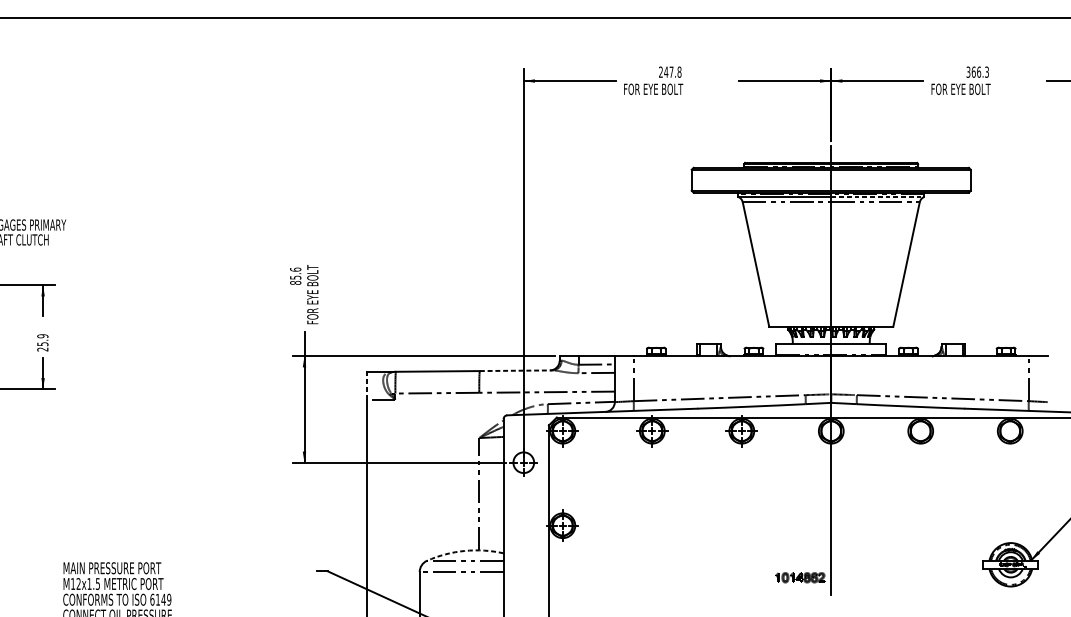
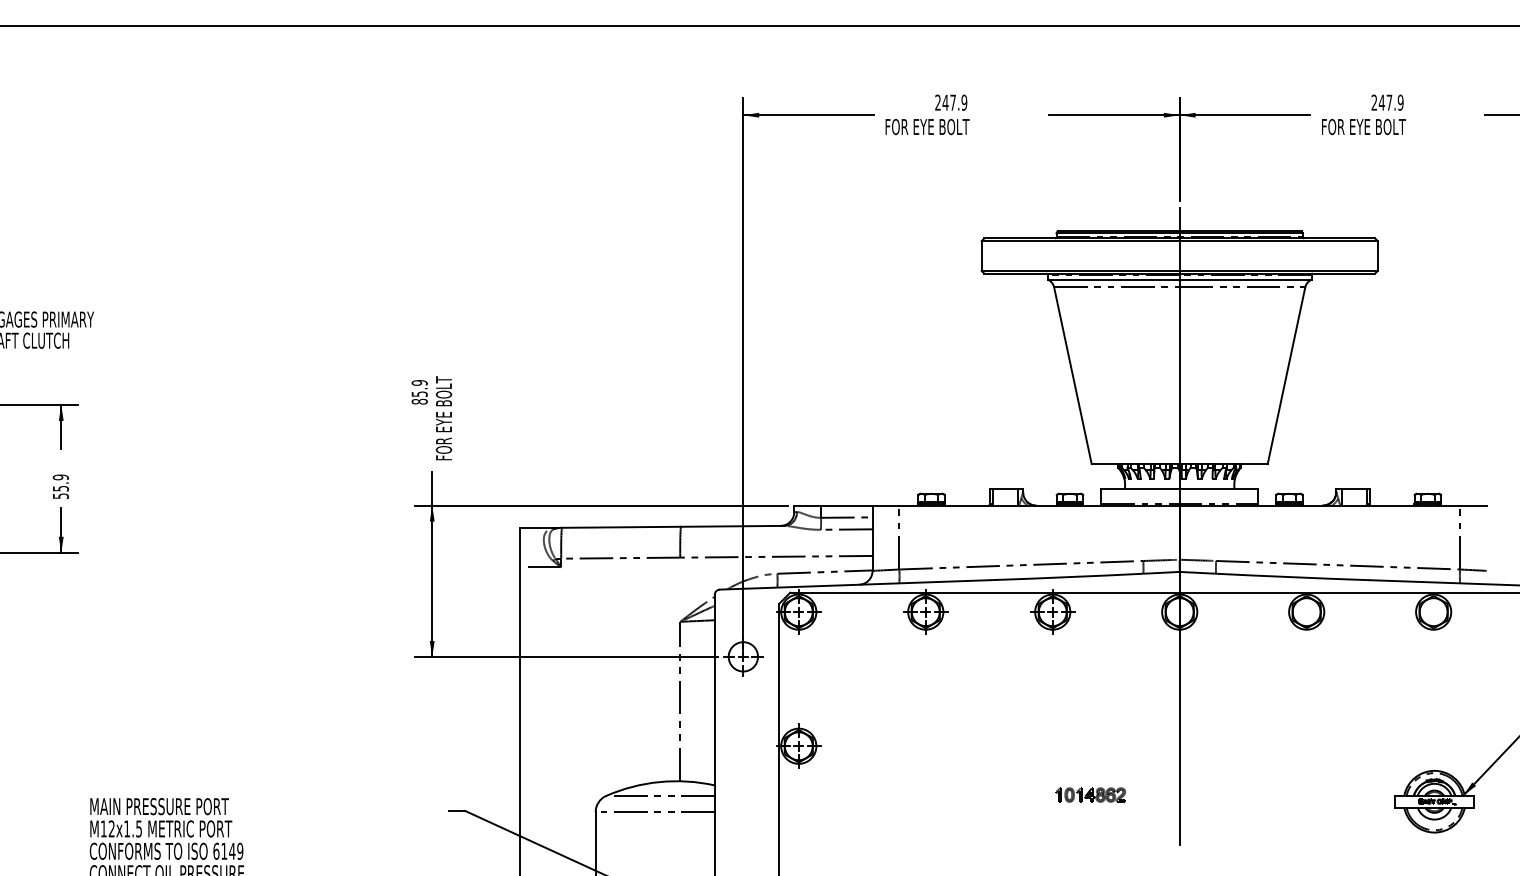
text: (679, 72) -> (964, 102), 247.8 -> 247.9
text: (977, 72) -> (1387, 102), 366.3 -> 247.9
line: (878, 196) -> (1246, 279), dashed -> solid
text: (295, 269) -> (419, 382), 85.6 -> 85.9
text: (42, 349) -> (60, 495), 25.9 -> 55.9
line: (516, 370) -> (732, 526), dashed -> solid
line: (366, 385) -> (520, 547), dashed -> solid
arc: (464, 551) -> (659, 782), dashed -> solid
part: (800, 577) -> (1090, 794), moved

